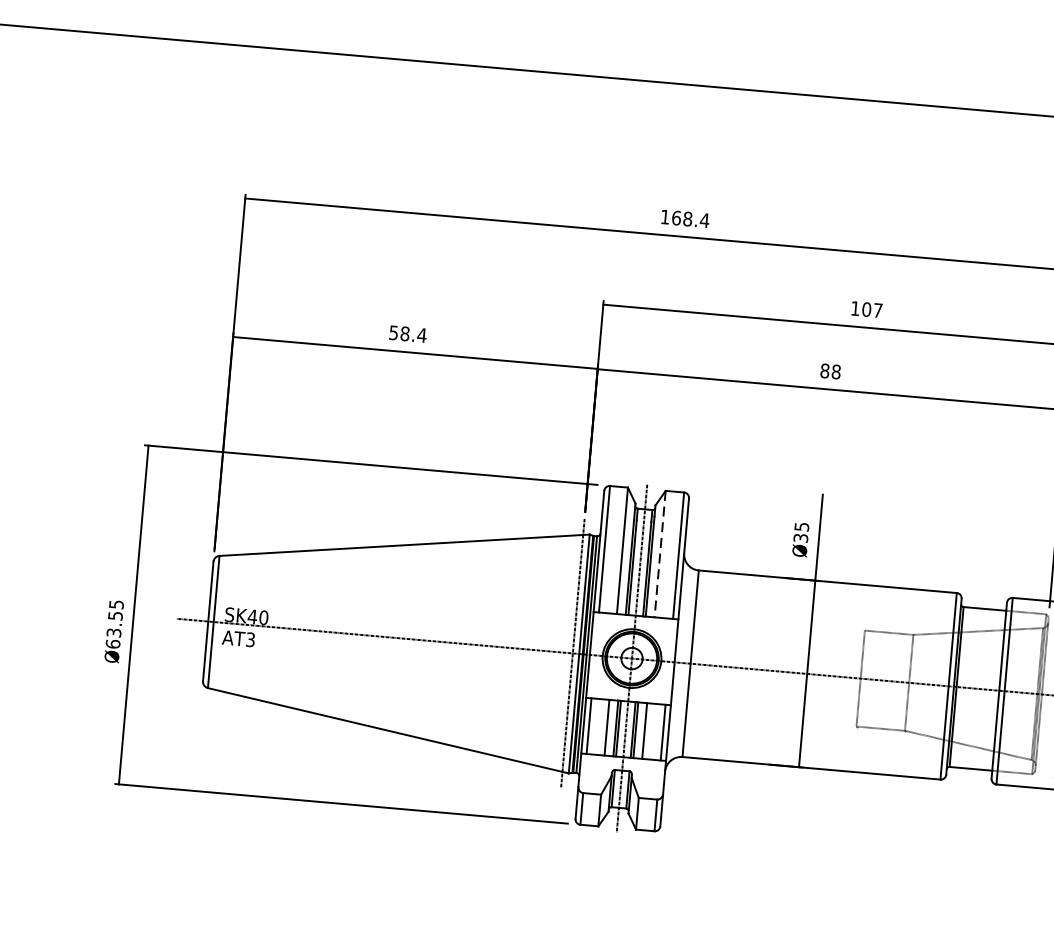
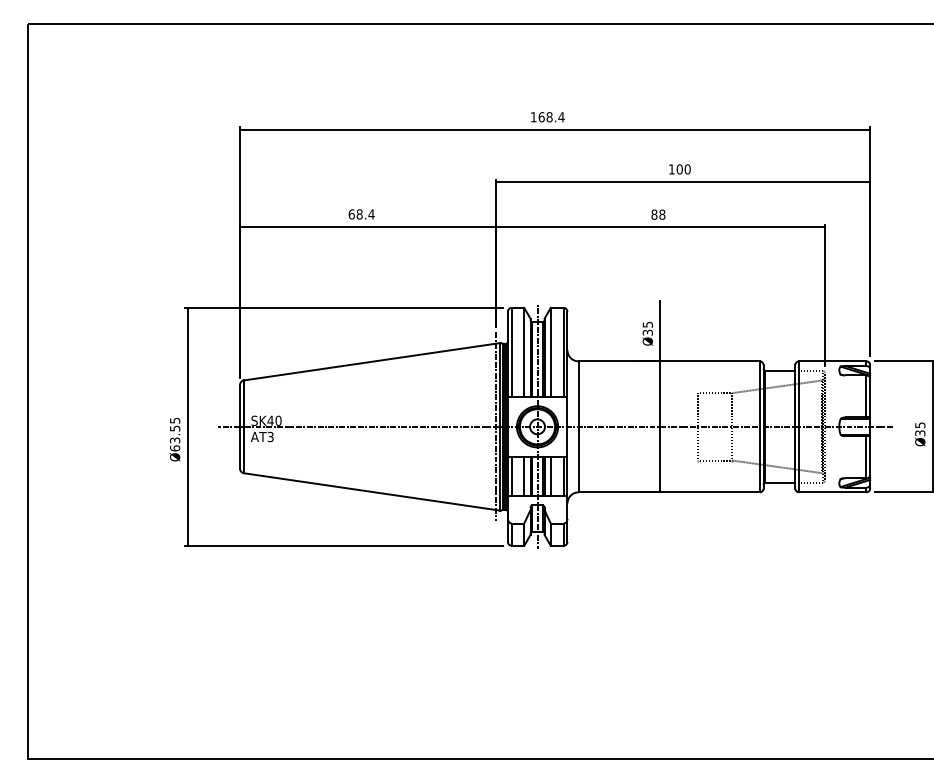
text: (877, 310) -> (687, 169), 107 -> 100
text: (393, 332) -> (351, 214), 58.4 -> 68.4
line: (659, 554) -> (550, 352), dashed -> solid

